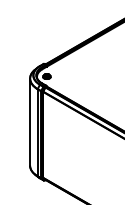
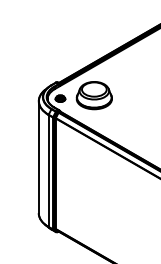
part: (72, 74) -> (93, 95), added

